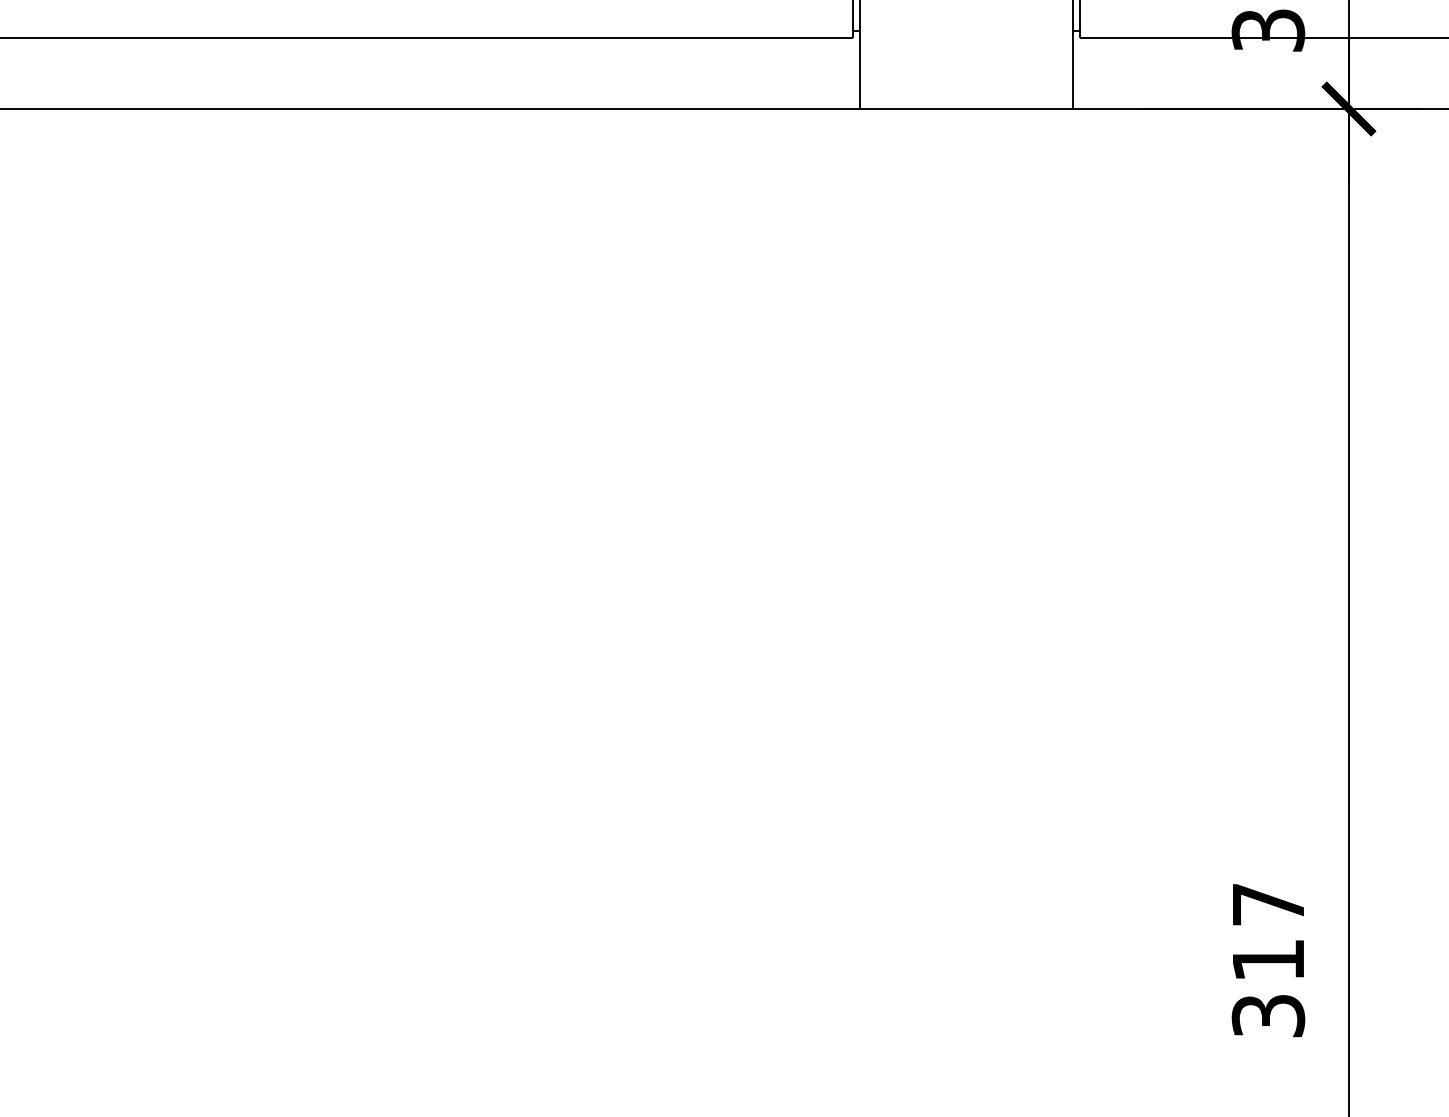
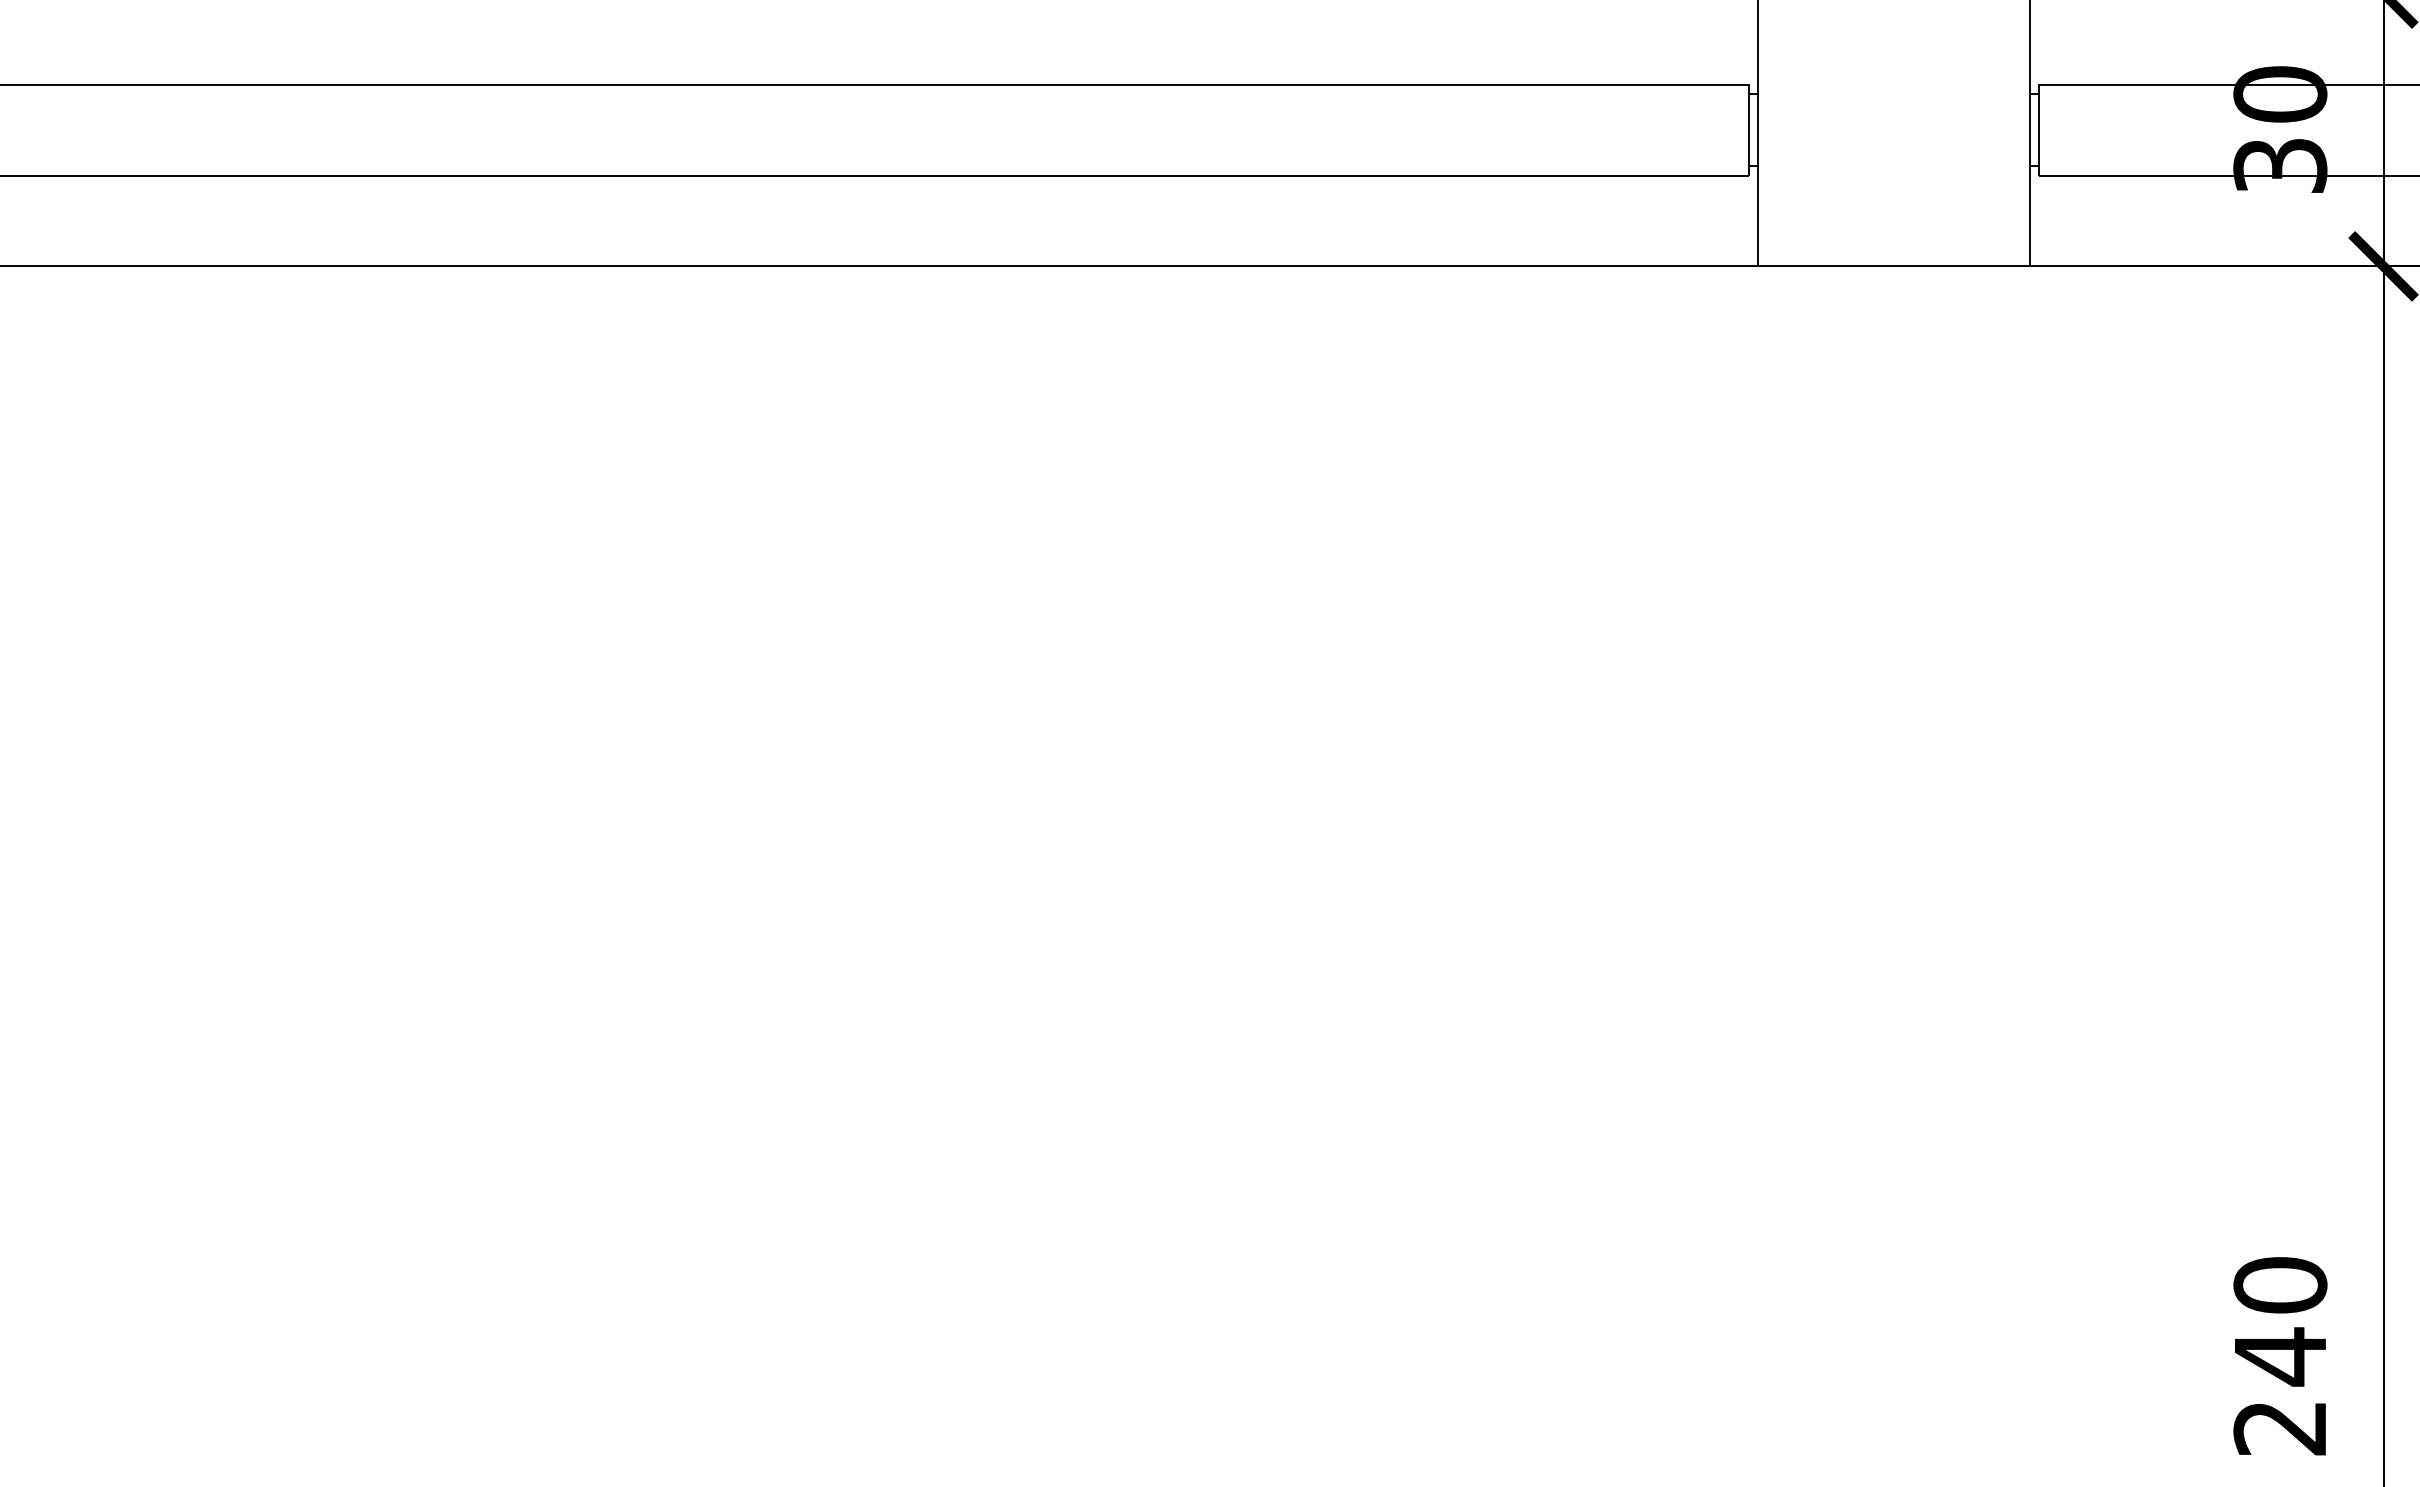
text: (1268, 960) -> (2280, 1356), 317 -> 240

